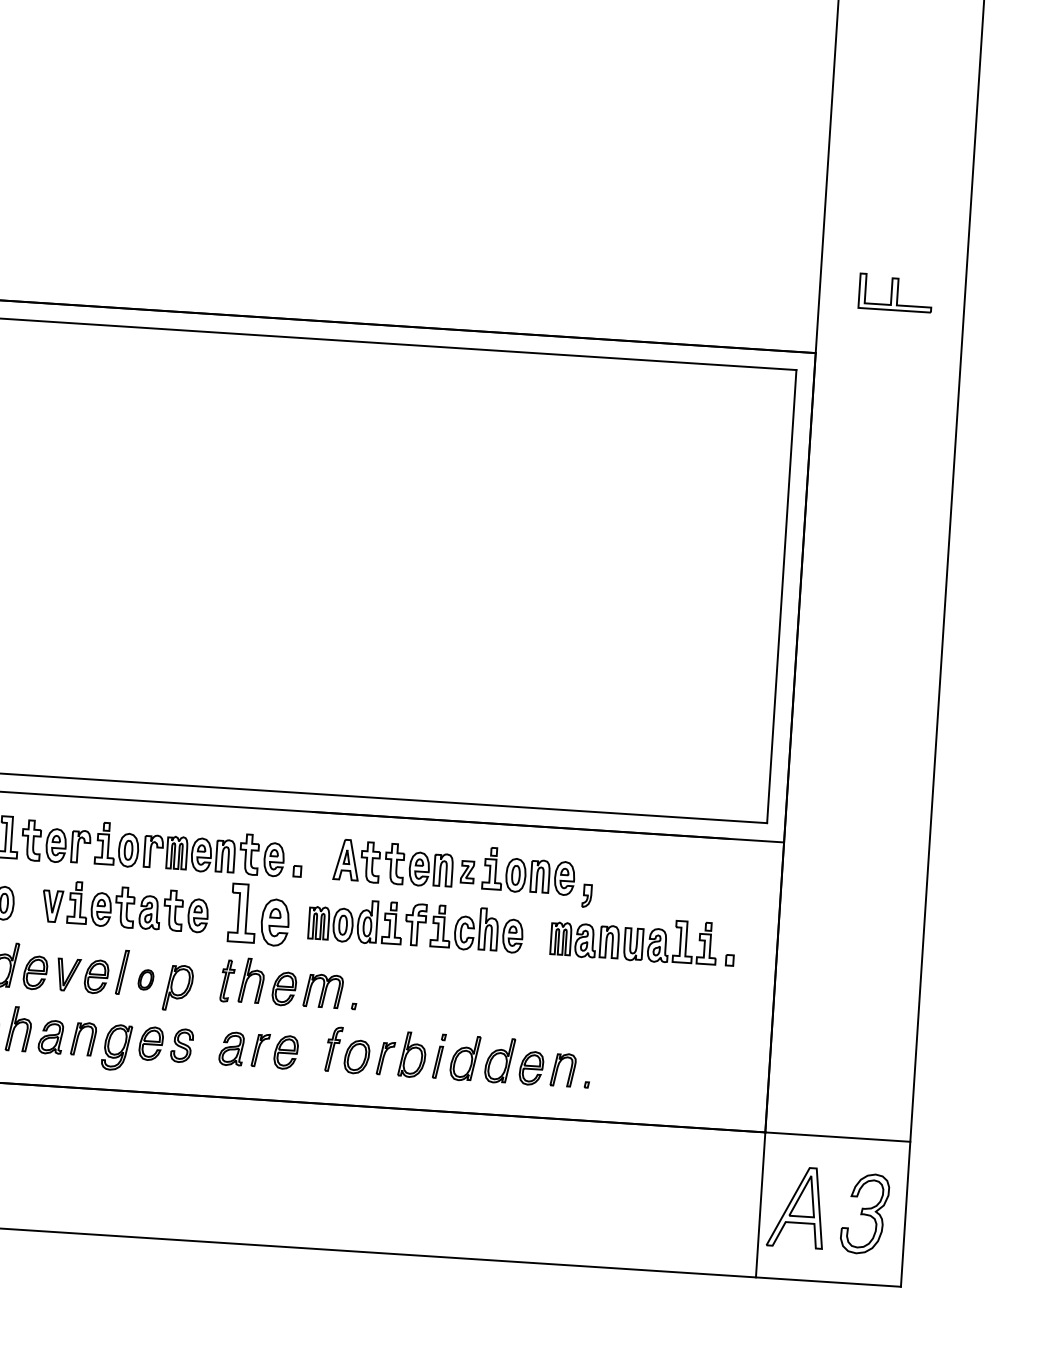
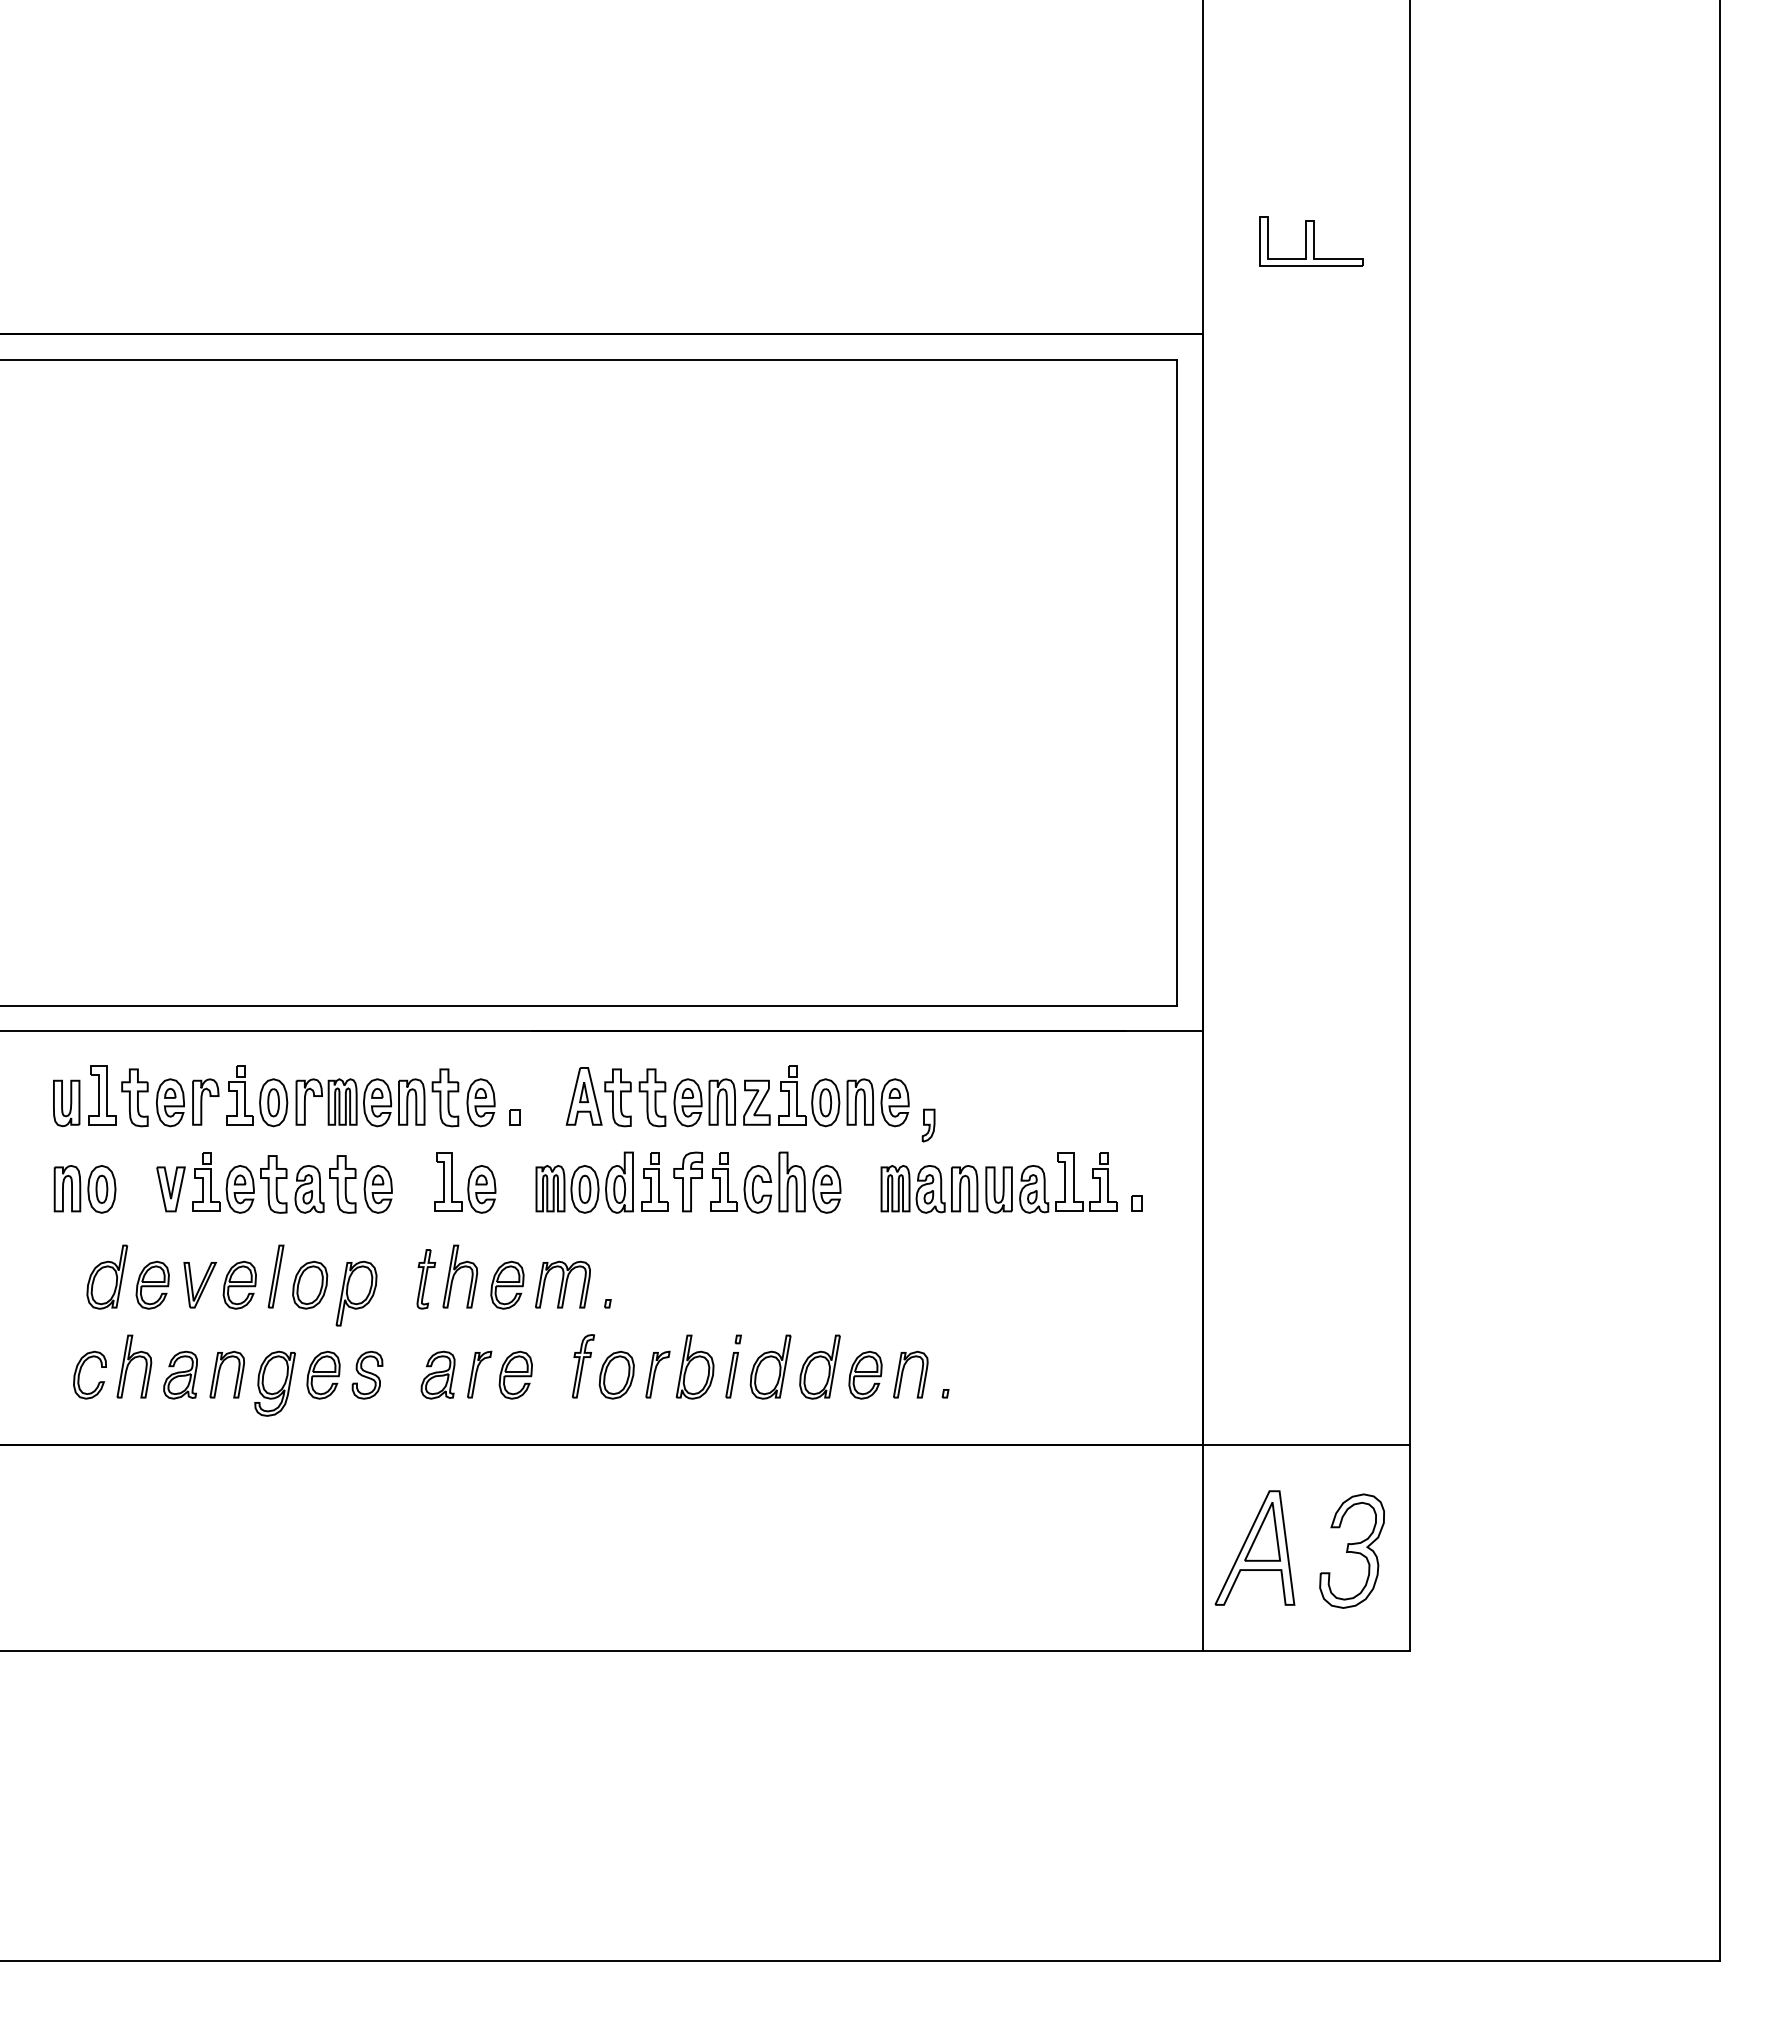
part: (467, 872) -> (756, 1102), size x1.43
part: (259, 914) -> (465, 1182), size x0.71
part: (146, 979) -> (310, 1284), size x1.67

